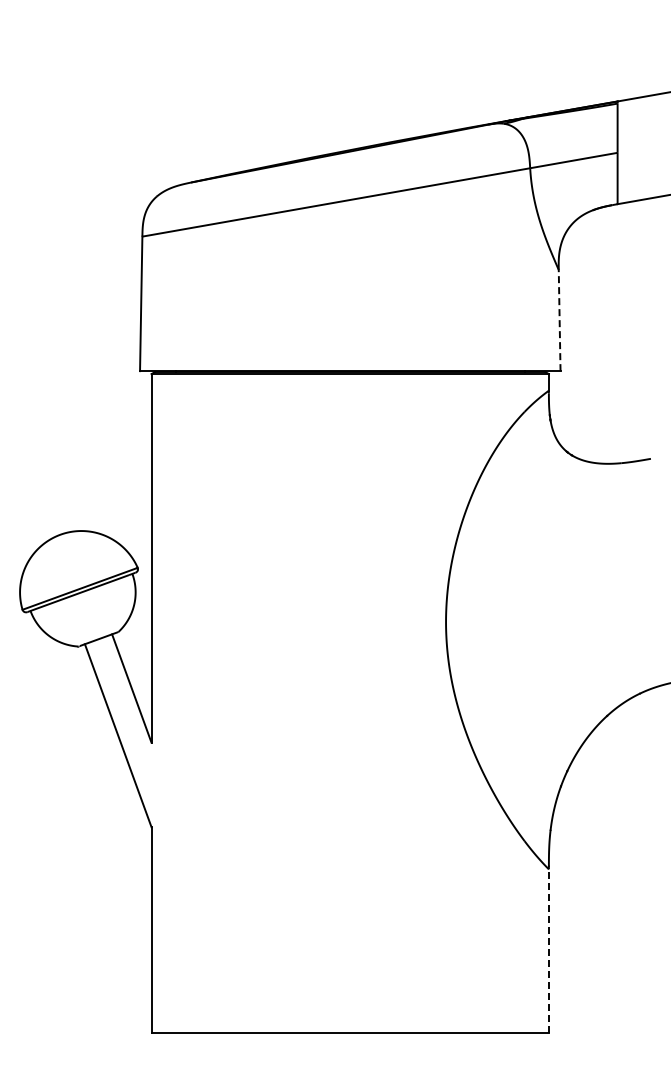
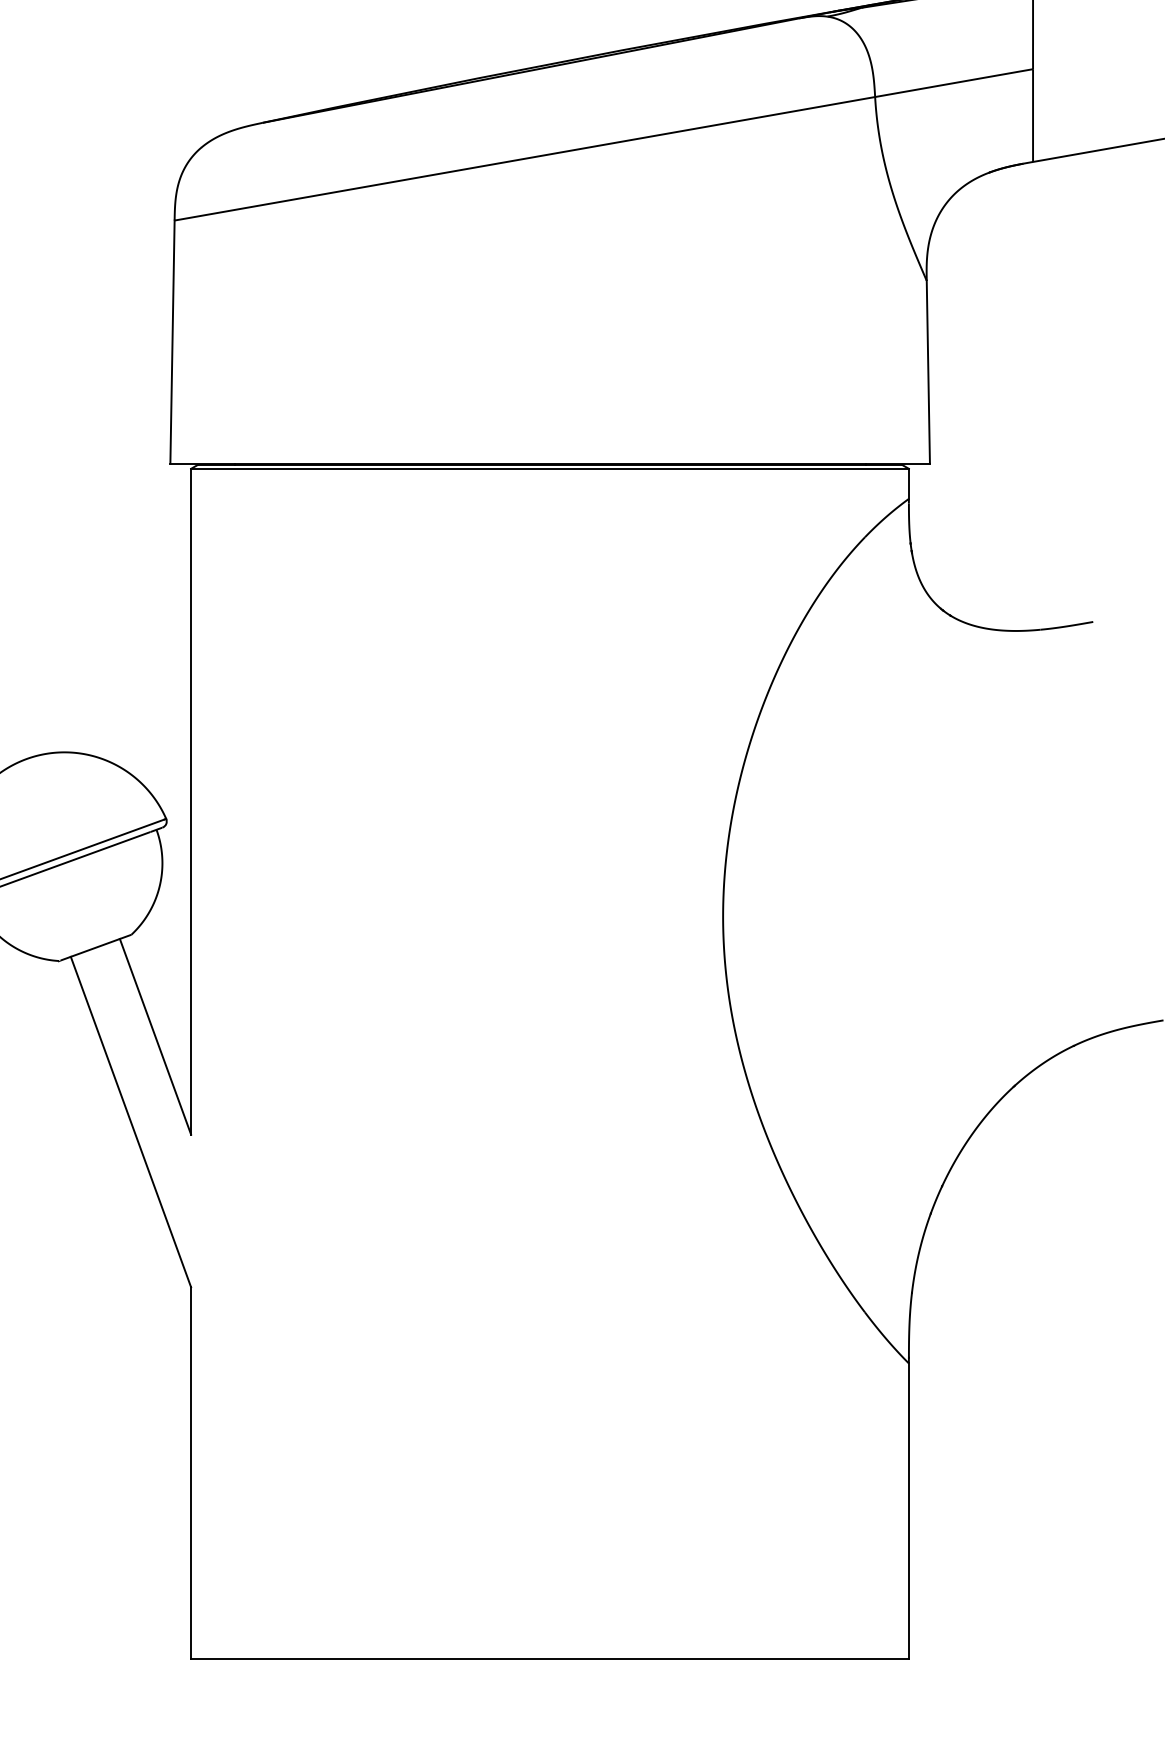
line: (559, 320) -> (928, 372), dashed -> solid
line: (548, 951) -> (908, 1511), dashed -> solid

